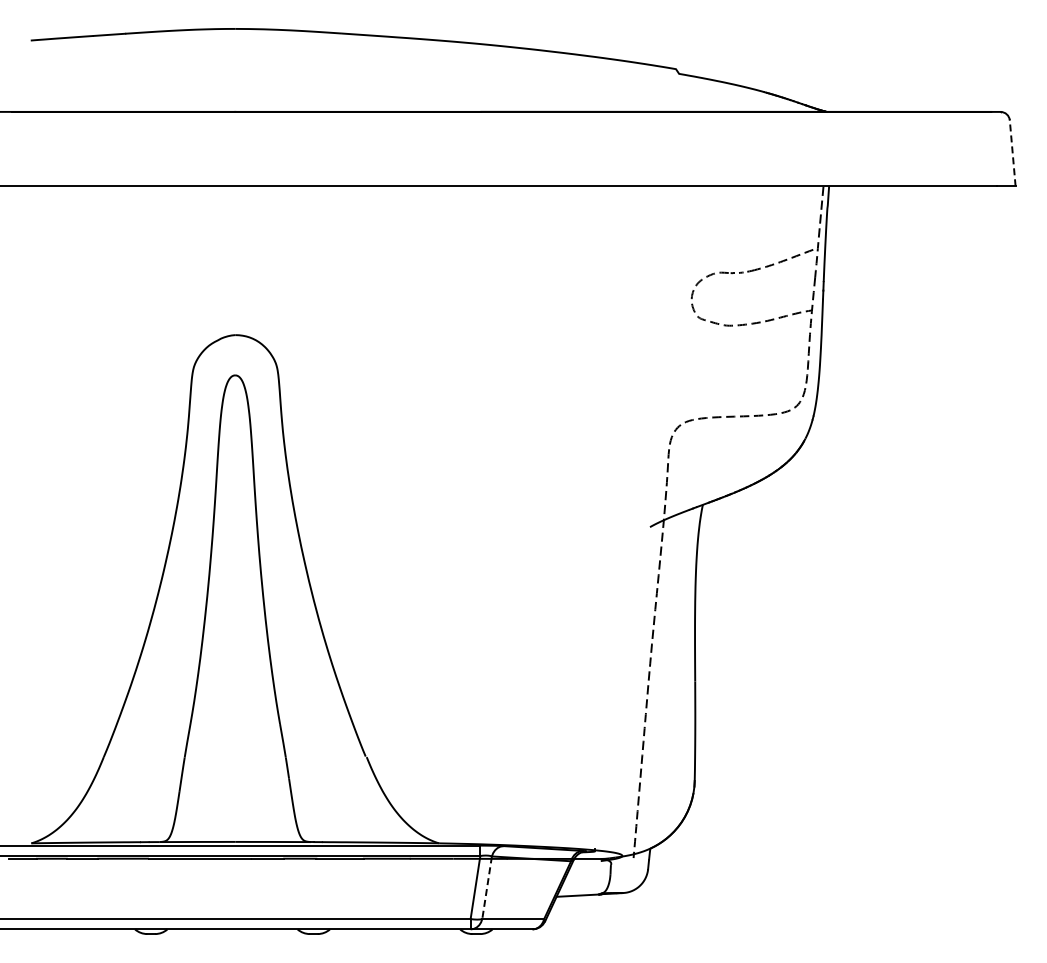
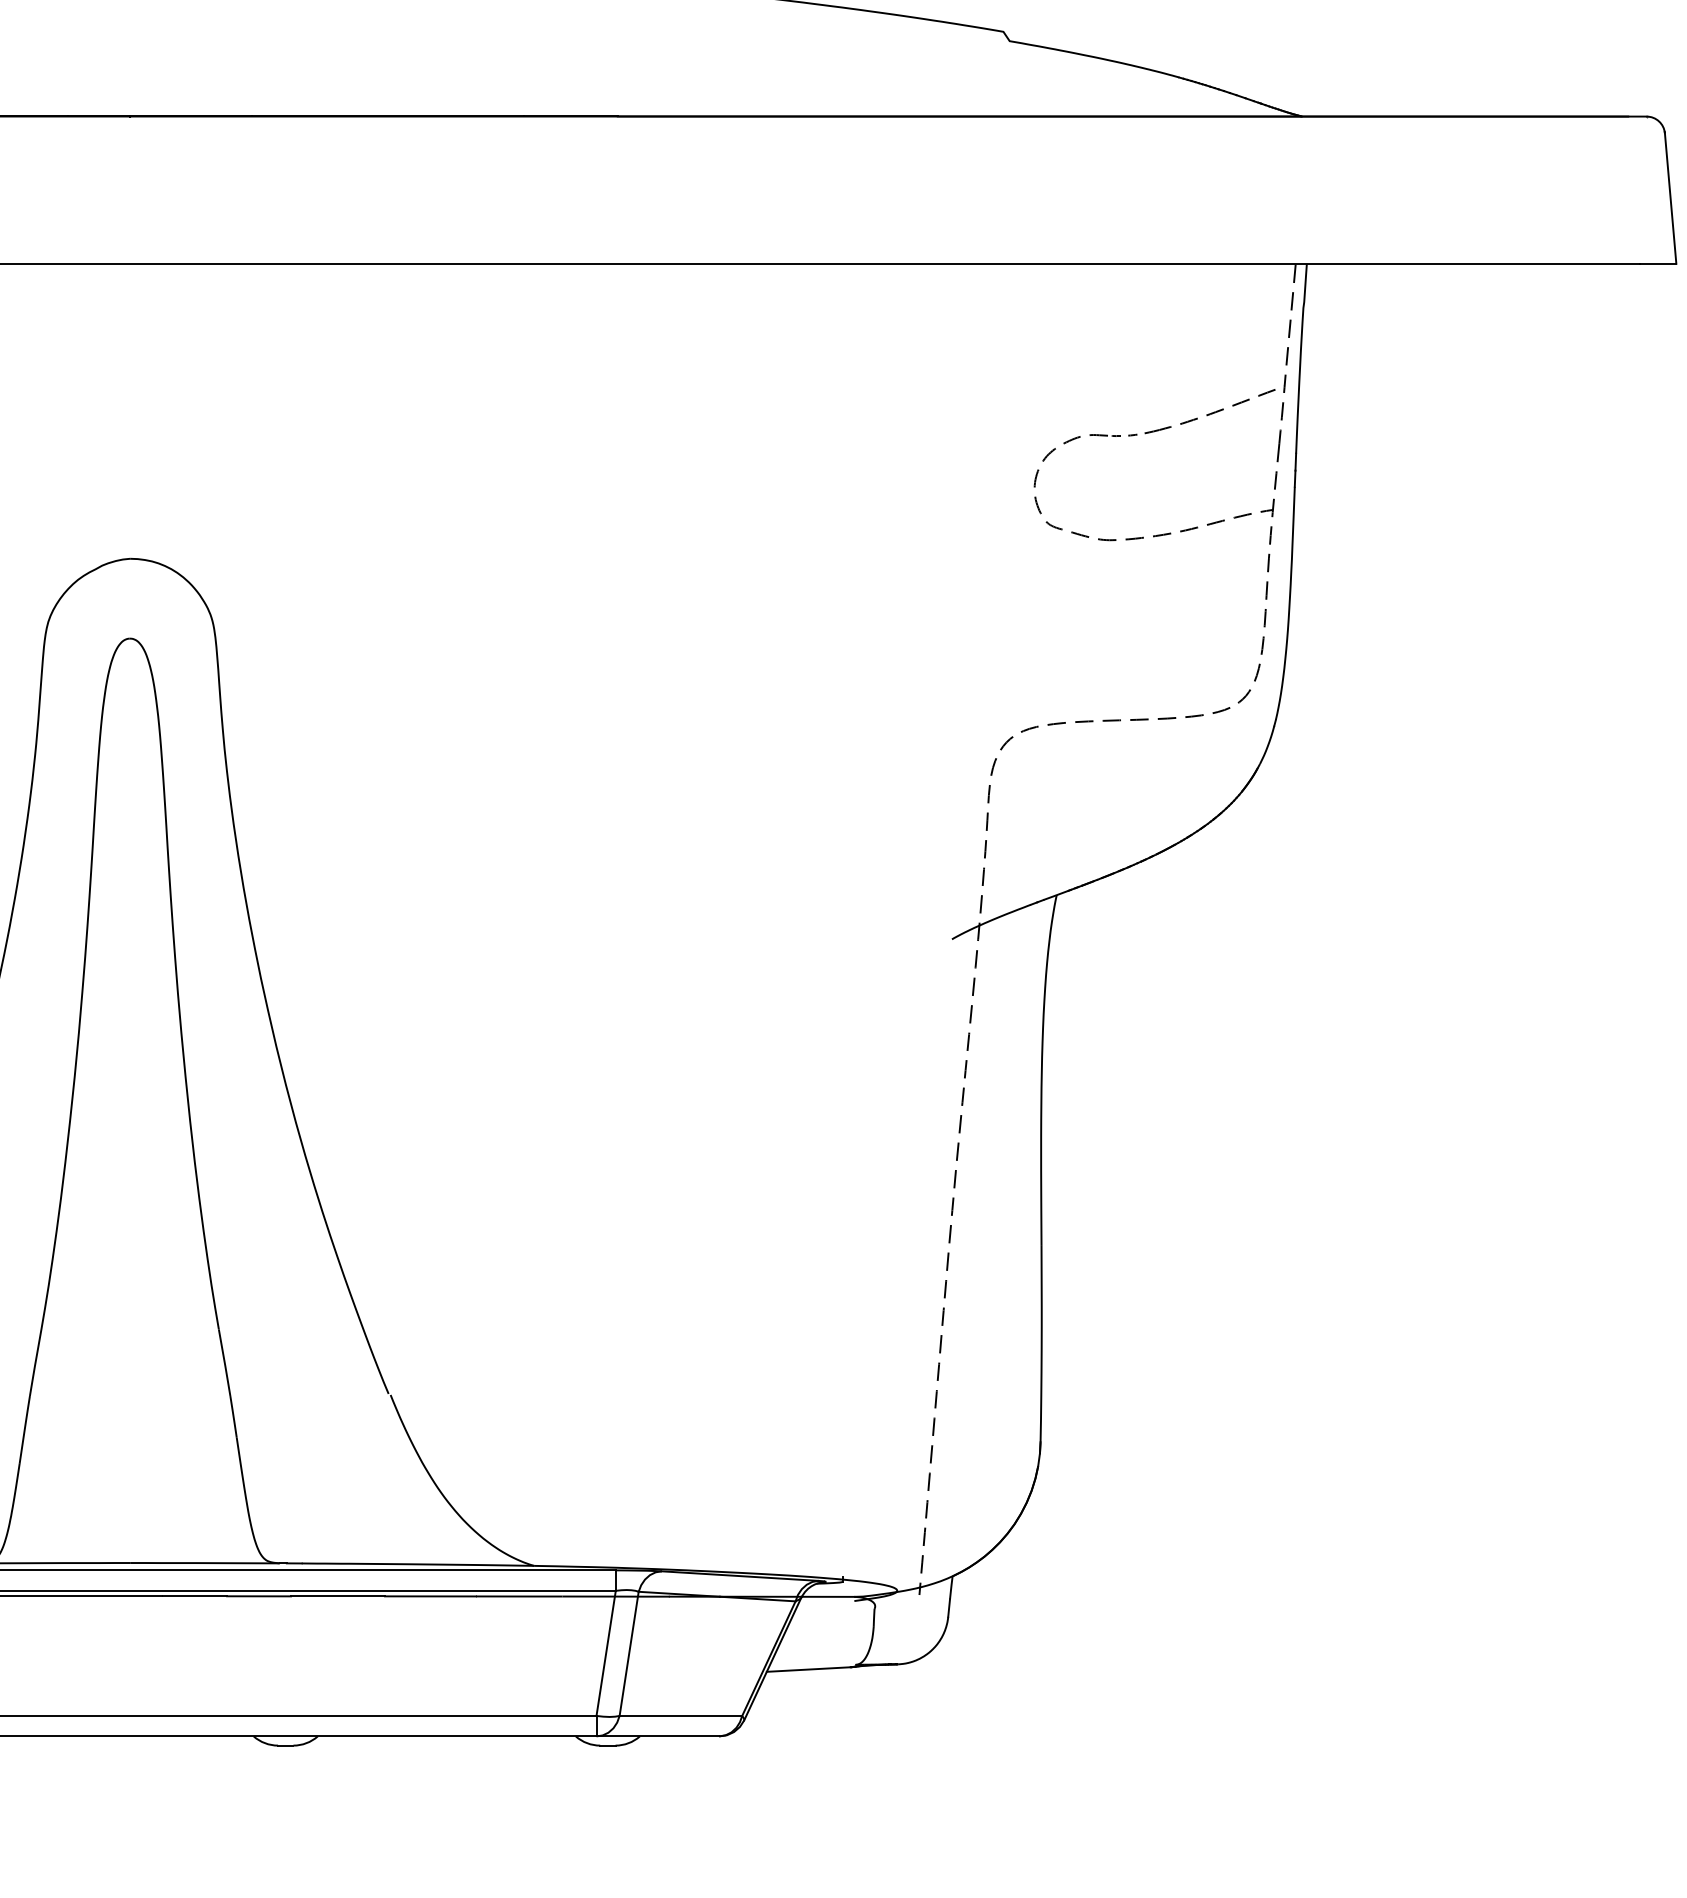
line: (1012, 152) -> (1670, 196), dashed -> solid
line: (487, 887) -> (629, 1653), dashed -> solid

